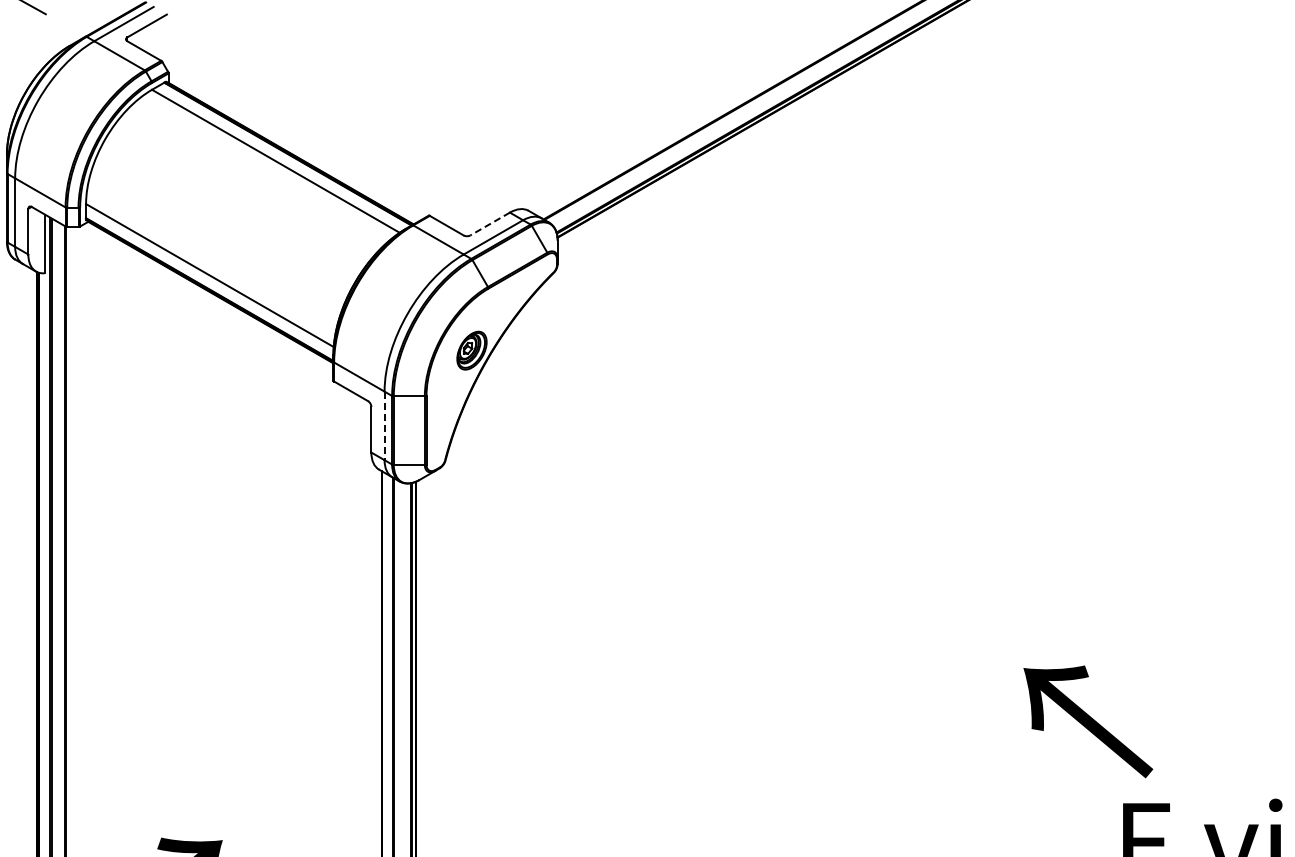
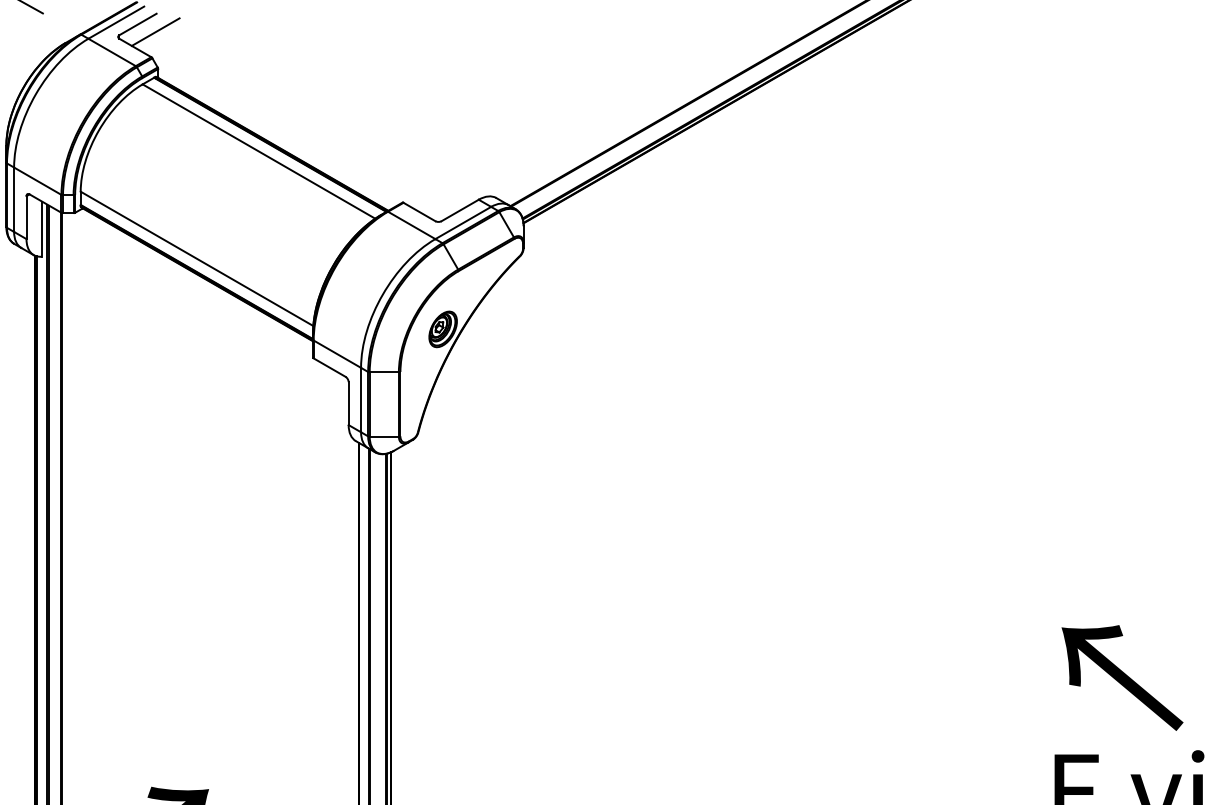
line: (165, 33) -> (155, 31), added
line: (490, 224) -> (460, 210), dashed -> solid
line: (384, 426) -> (360, 400), dashed -> solid
text: (1088, 721) -> (1122, 677), moved

